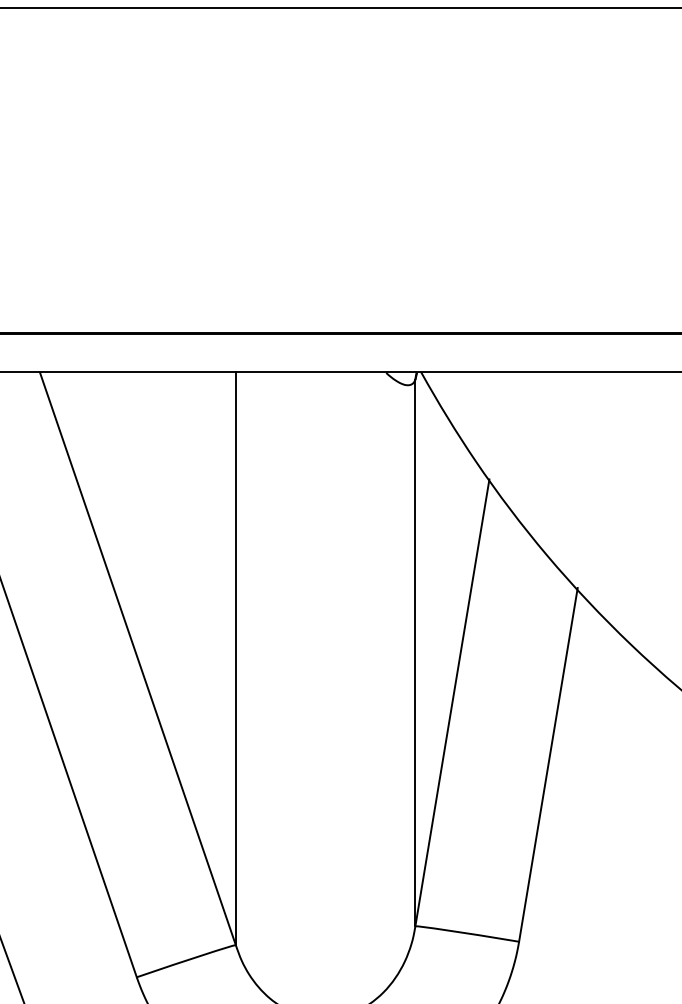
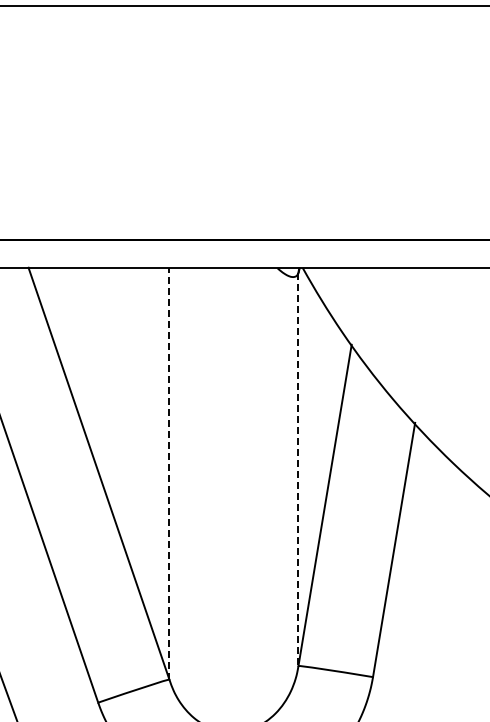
line: (415, 654) -> (298, 470), solid -> dashed
line: (235, 658) -> (169, 473), solid -> dashed

